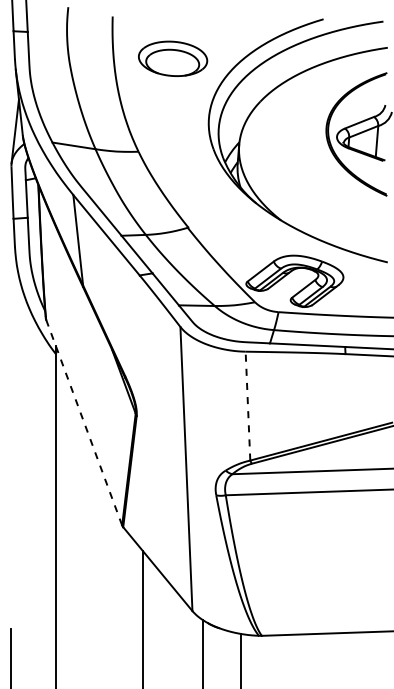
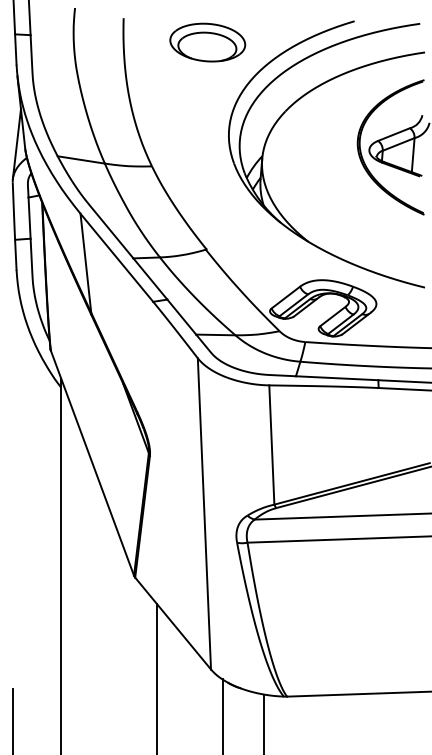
part: (172, 58) -> (207, 42), moved
line: (247, 406) -> (271, 445), dashed -> solid
line: (84, 423) -> (92, 463), dashed -> solid

